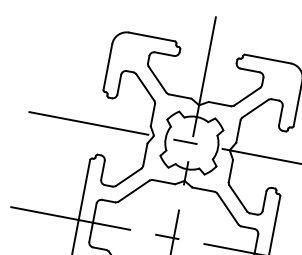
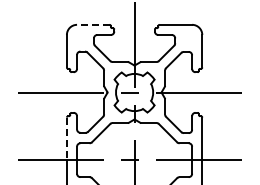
line: (151, 36) -> (92, 24), solid -> dashed
line: (83, 190) -> (66, 139), solid -> dashed

